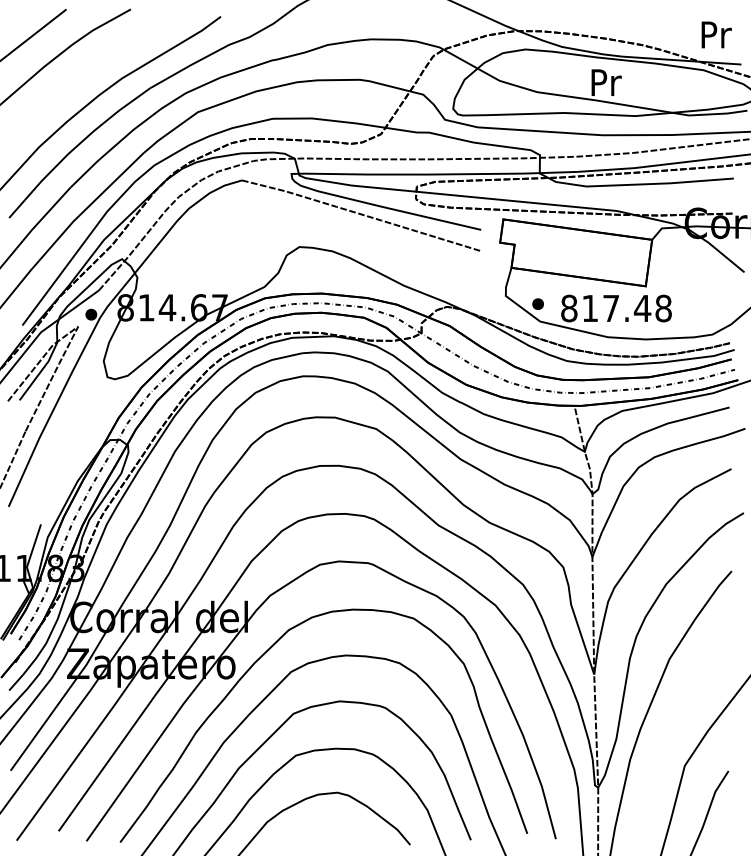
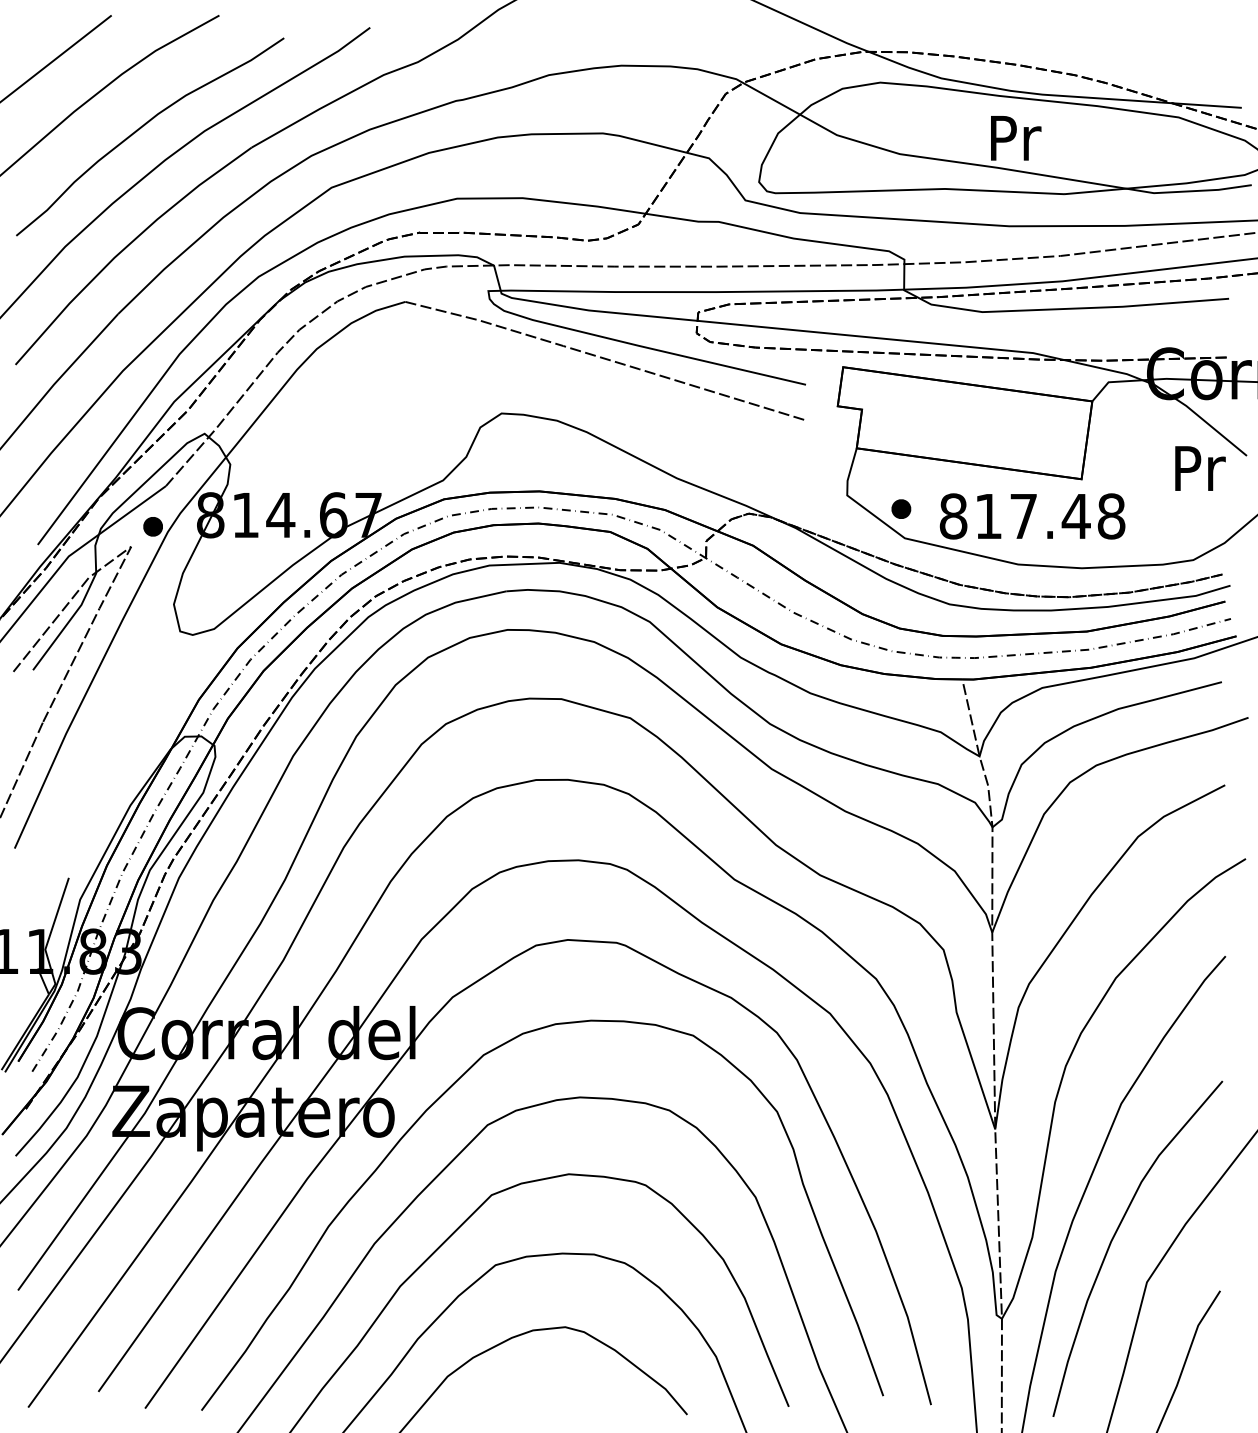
text: (716, 34) -> (1200, 467), moved
curve: (85, 76) -> (143, 127), added
curve: (666, 738) -> (1116, 1236), added

